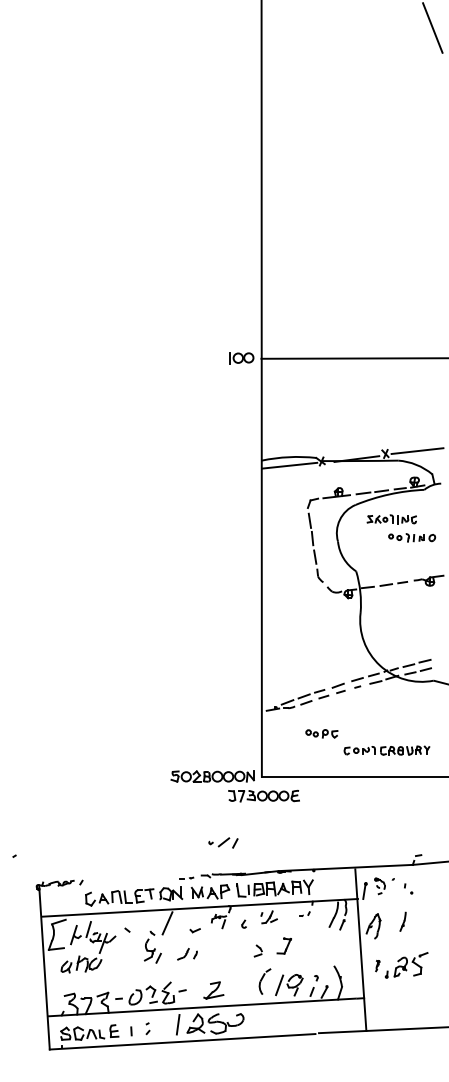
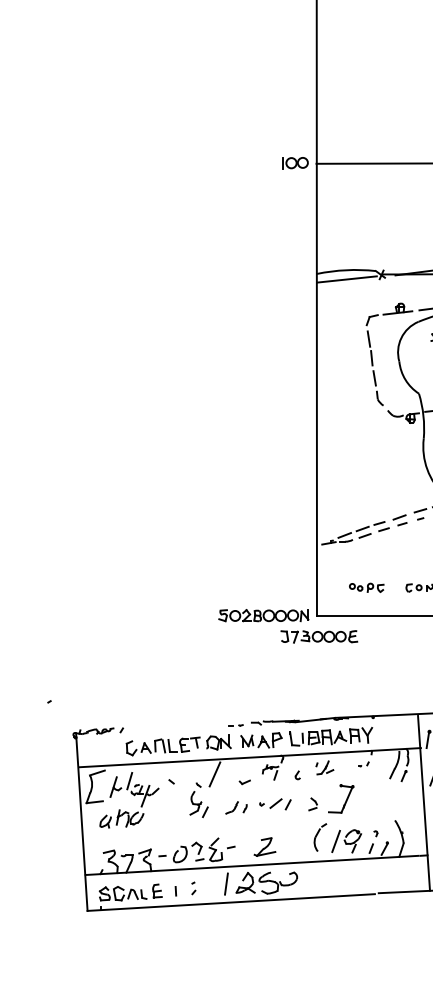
part: (321, 733) -> (366, 587), moved
part: (223, 842) -> (275, 803), moved
part: (284, 945) -> (341, 798), size x1.67

